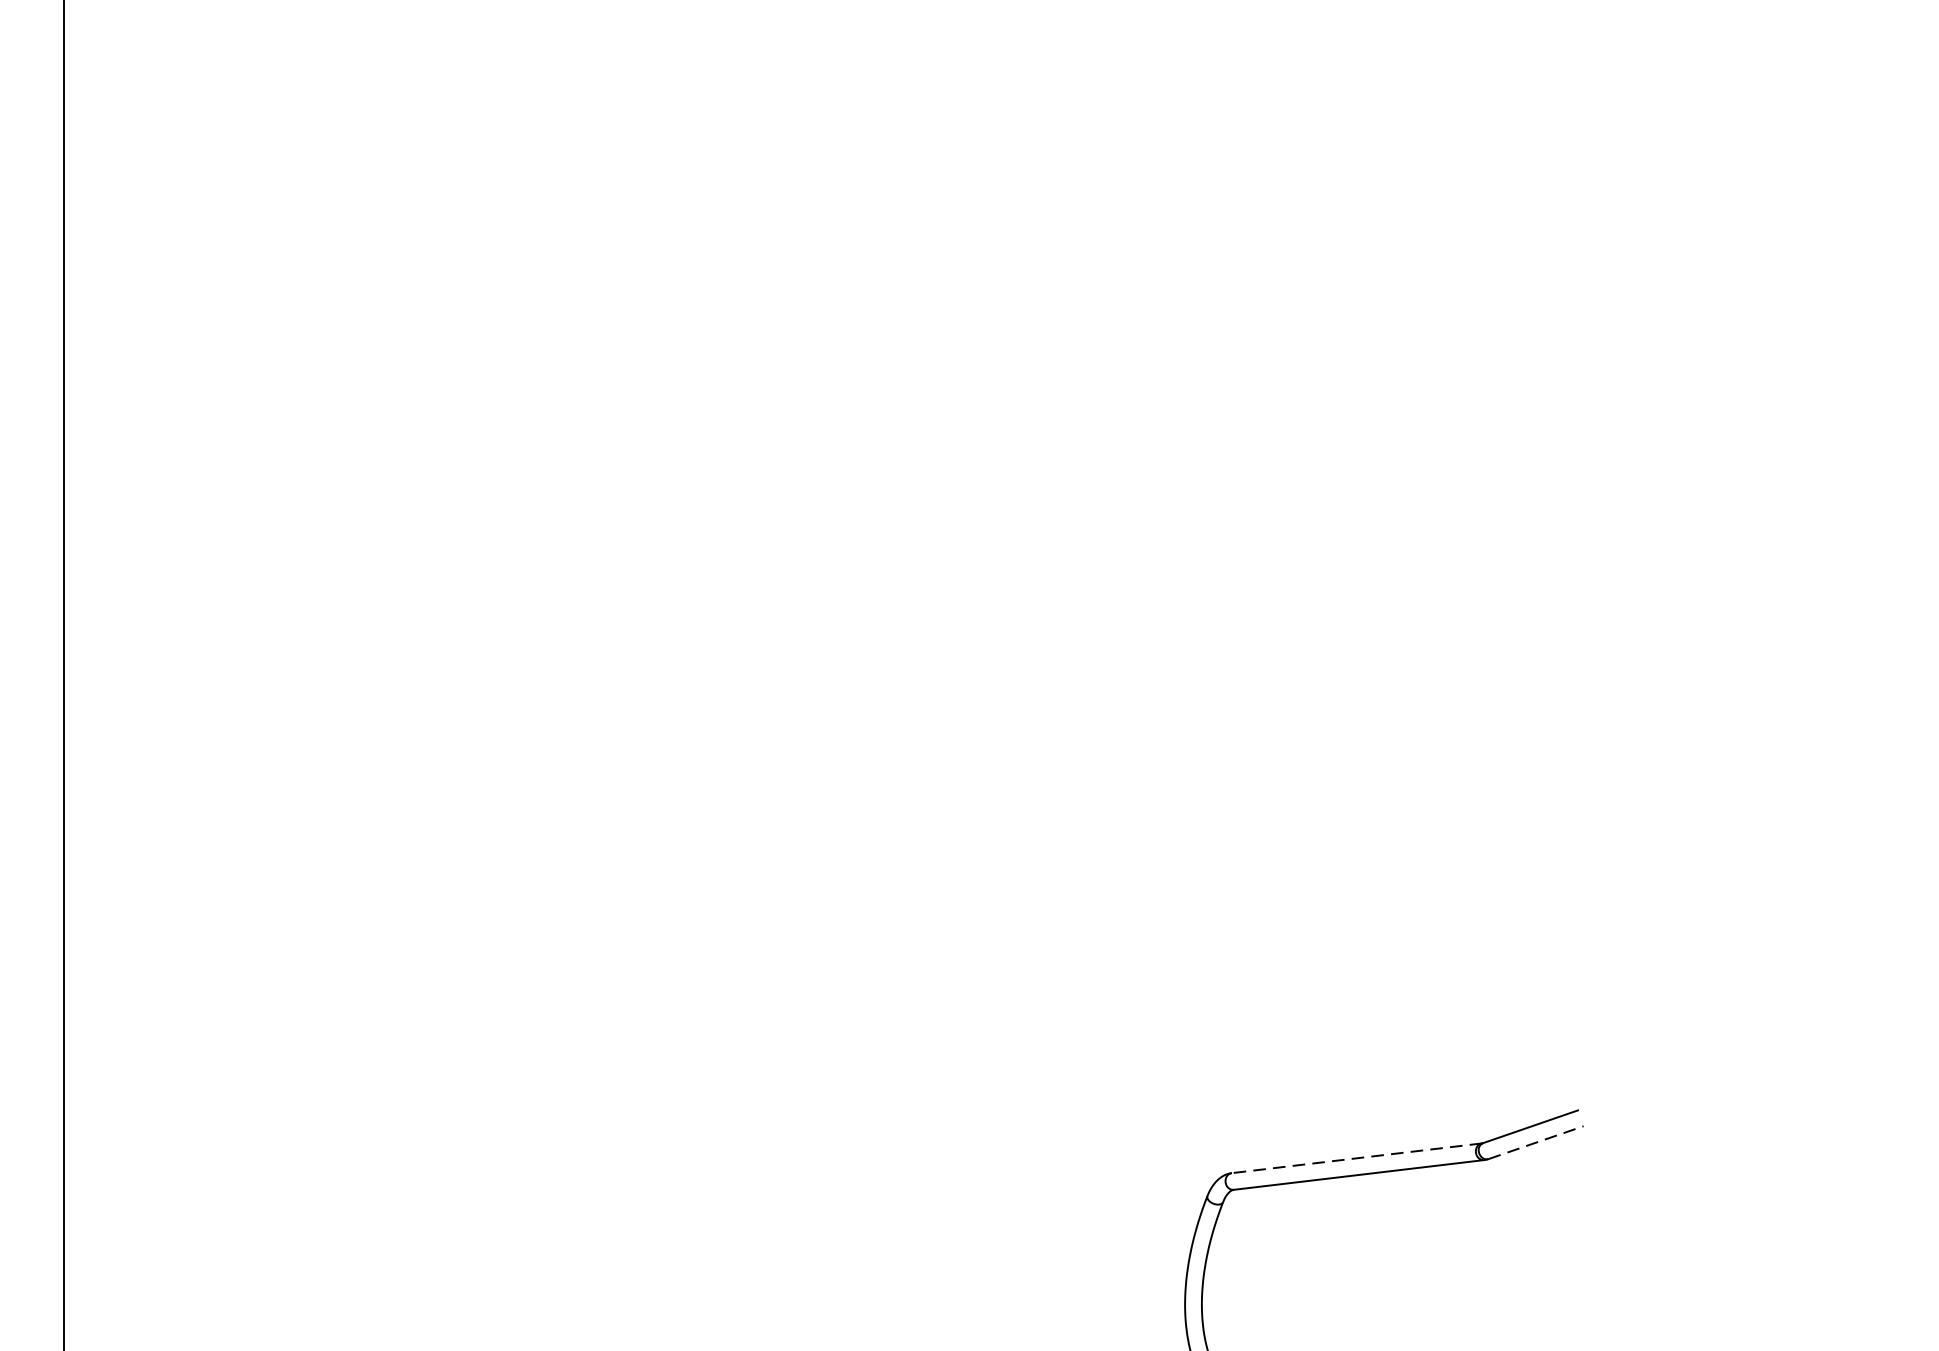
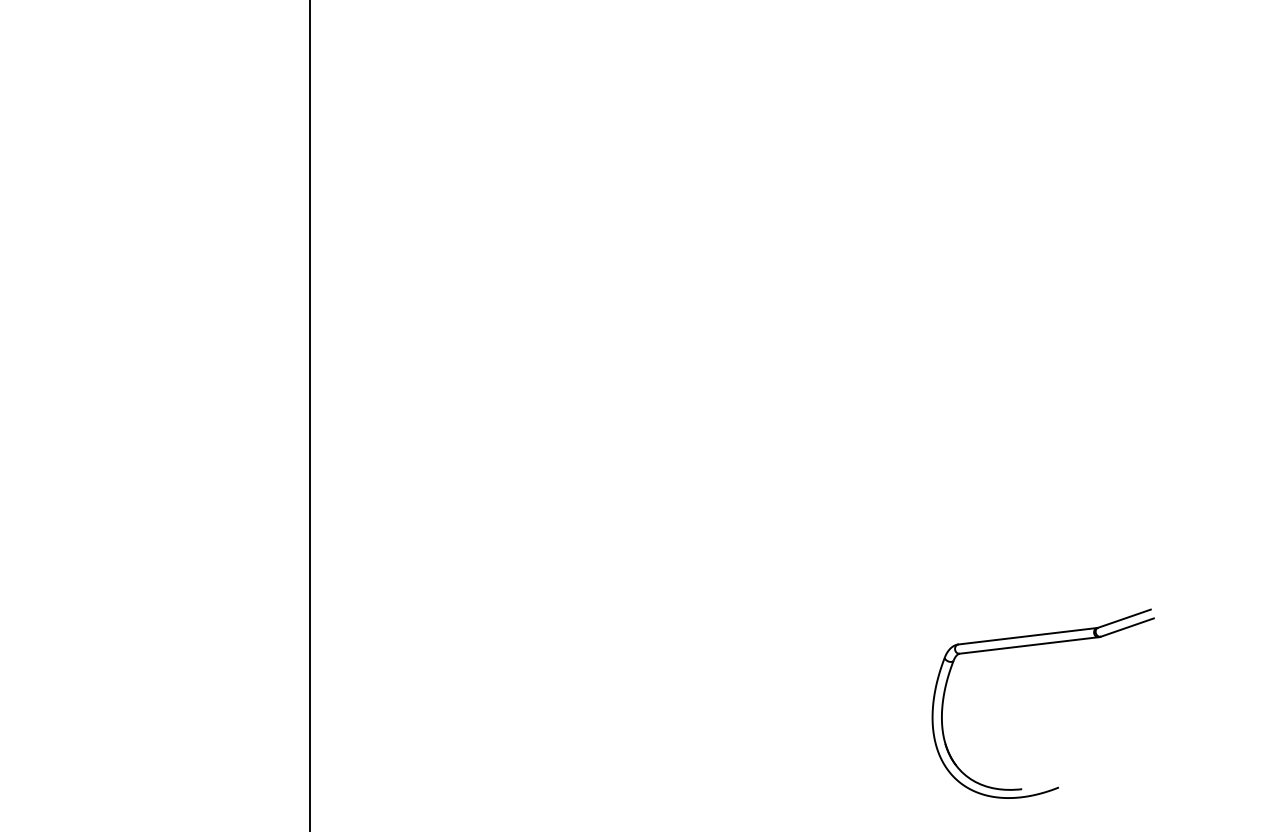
line: (1536, 1142) -> (1127, 627), dashed -> solid
line: (1355, 1158) -> (1027, 636), dashed -> solid

